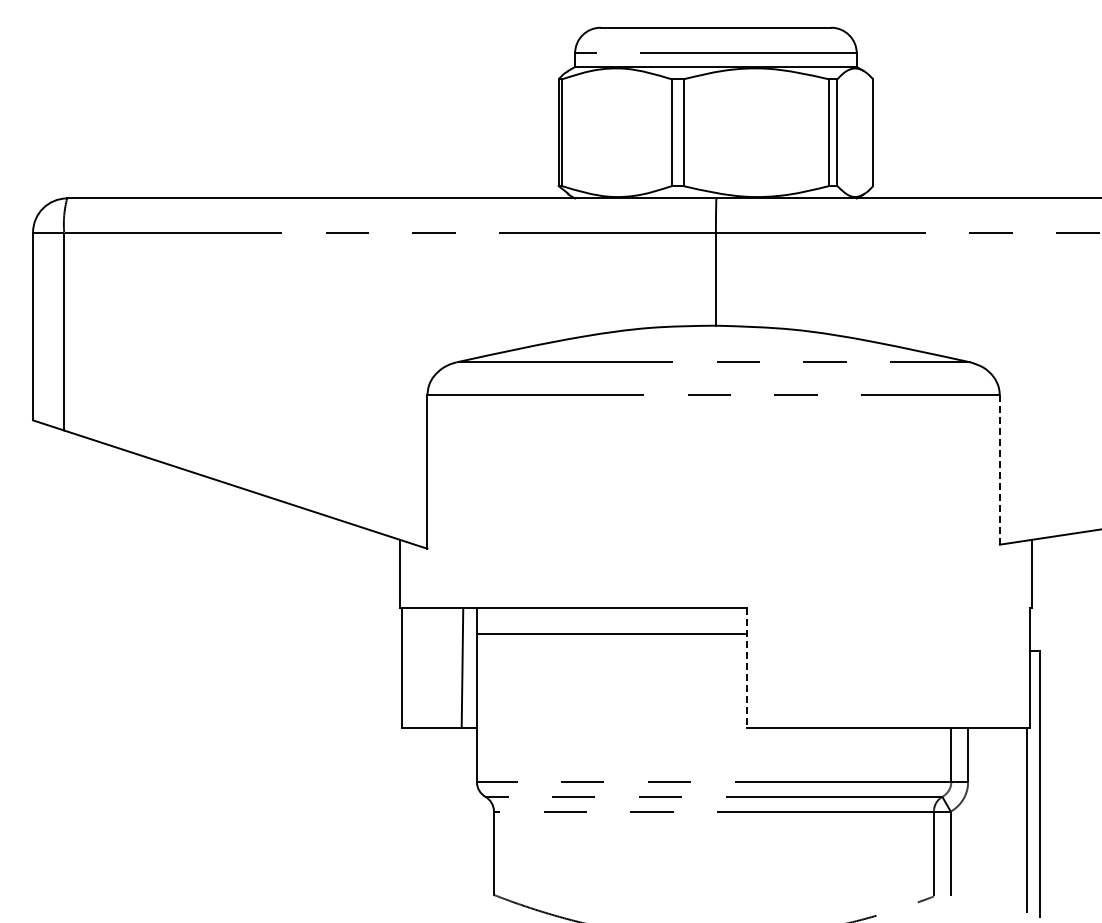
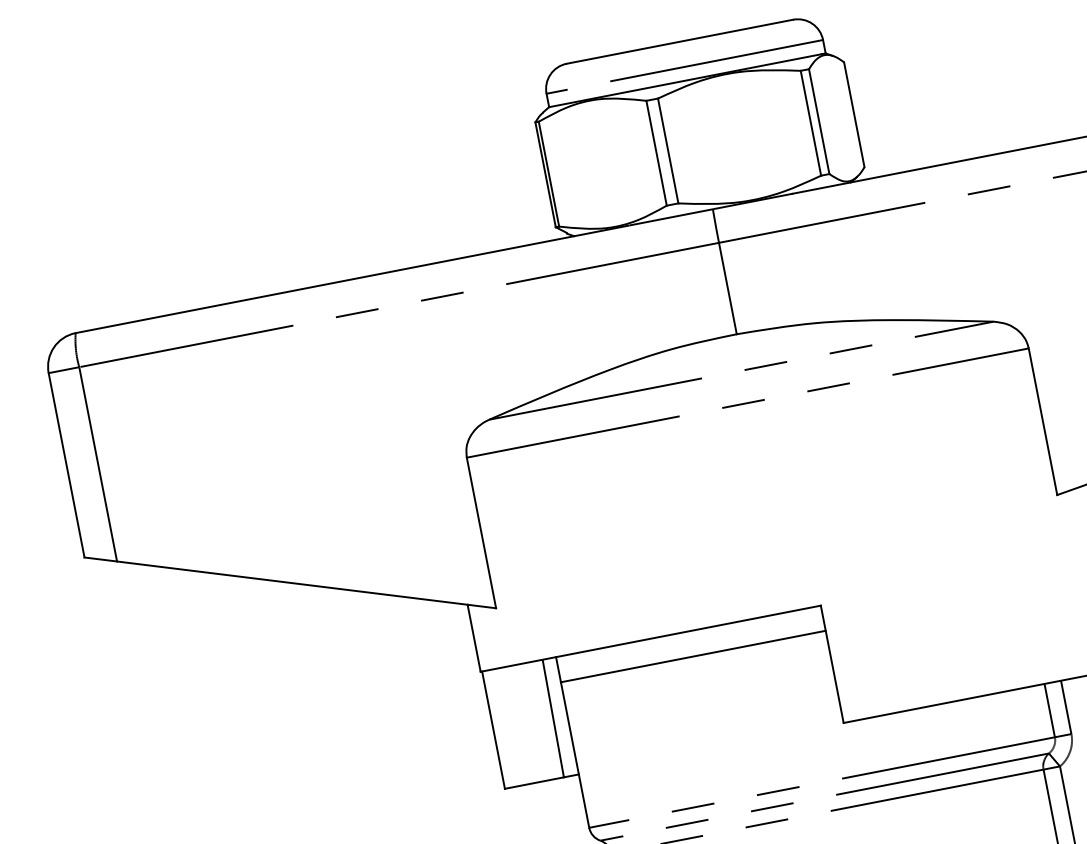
line: (999, 470) -> (1042, 422), dashed -> solid
line: (746, 667) -> (832, 663), dashed -> solid

